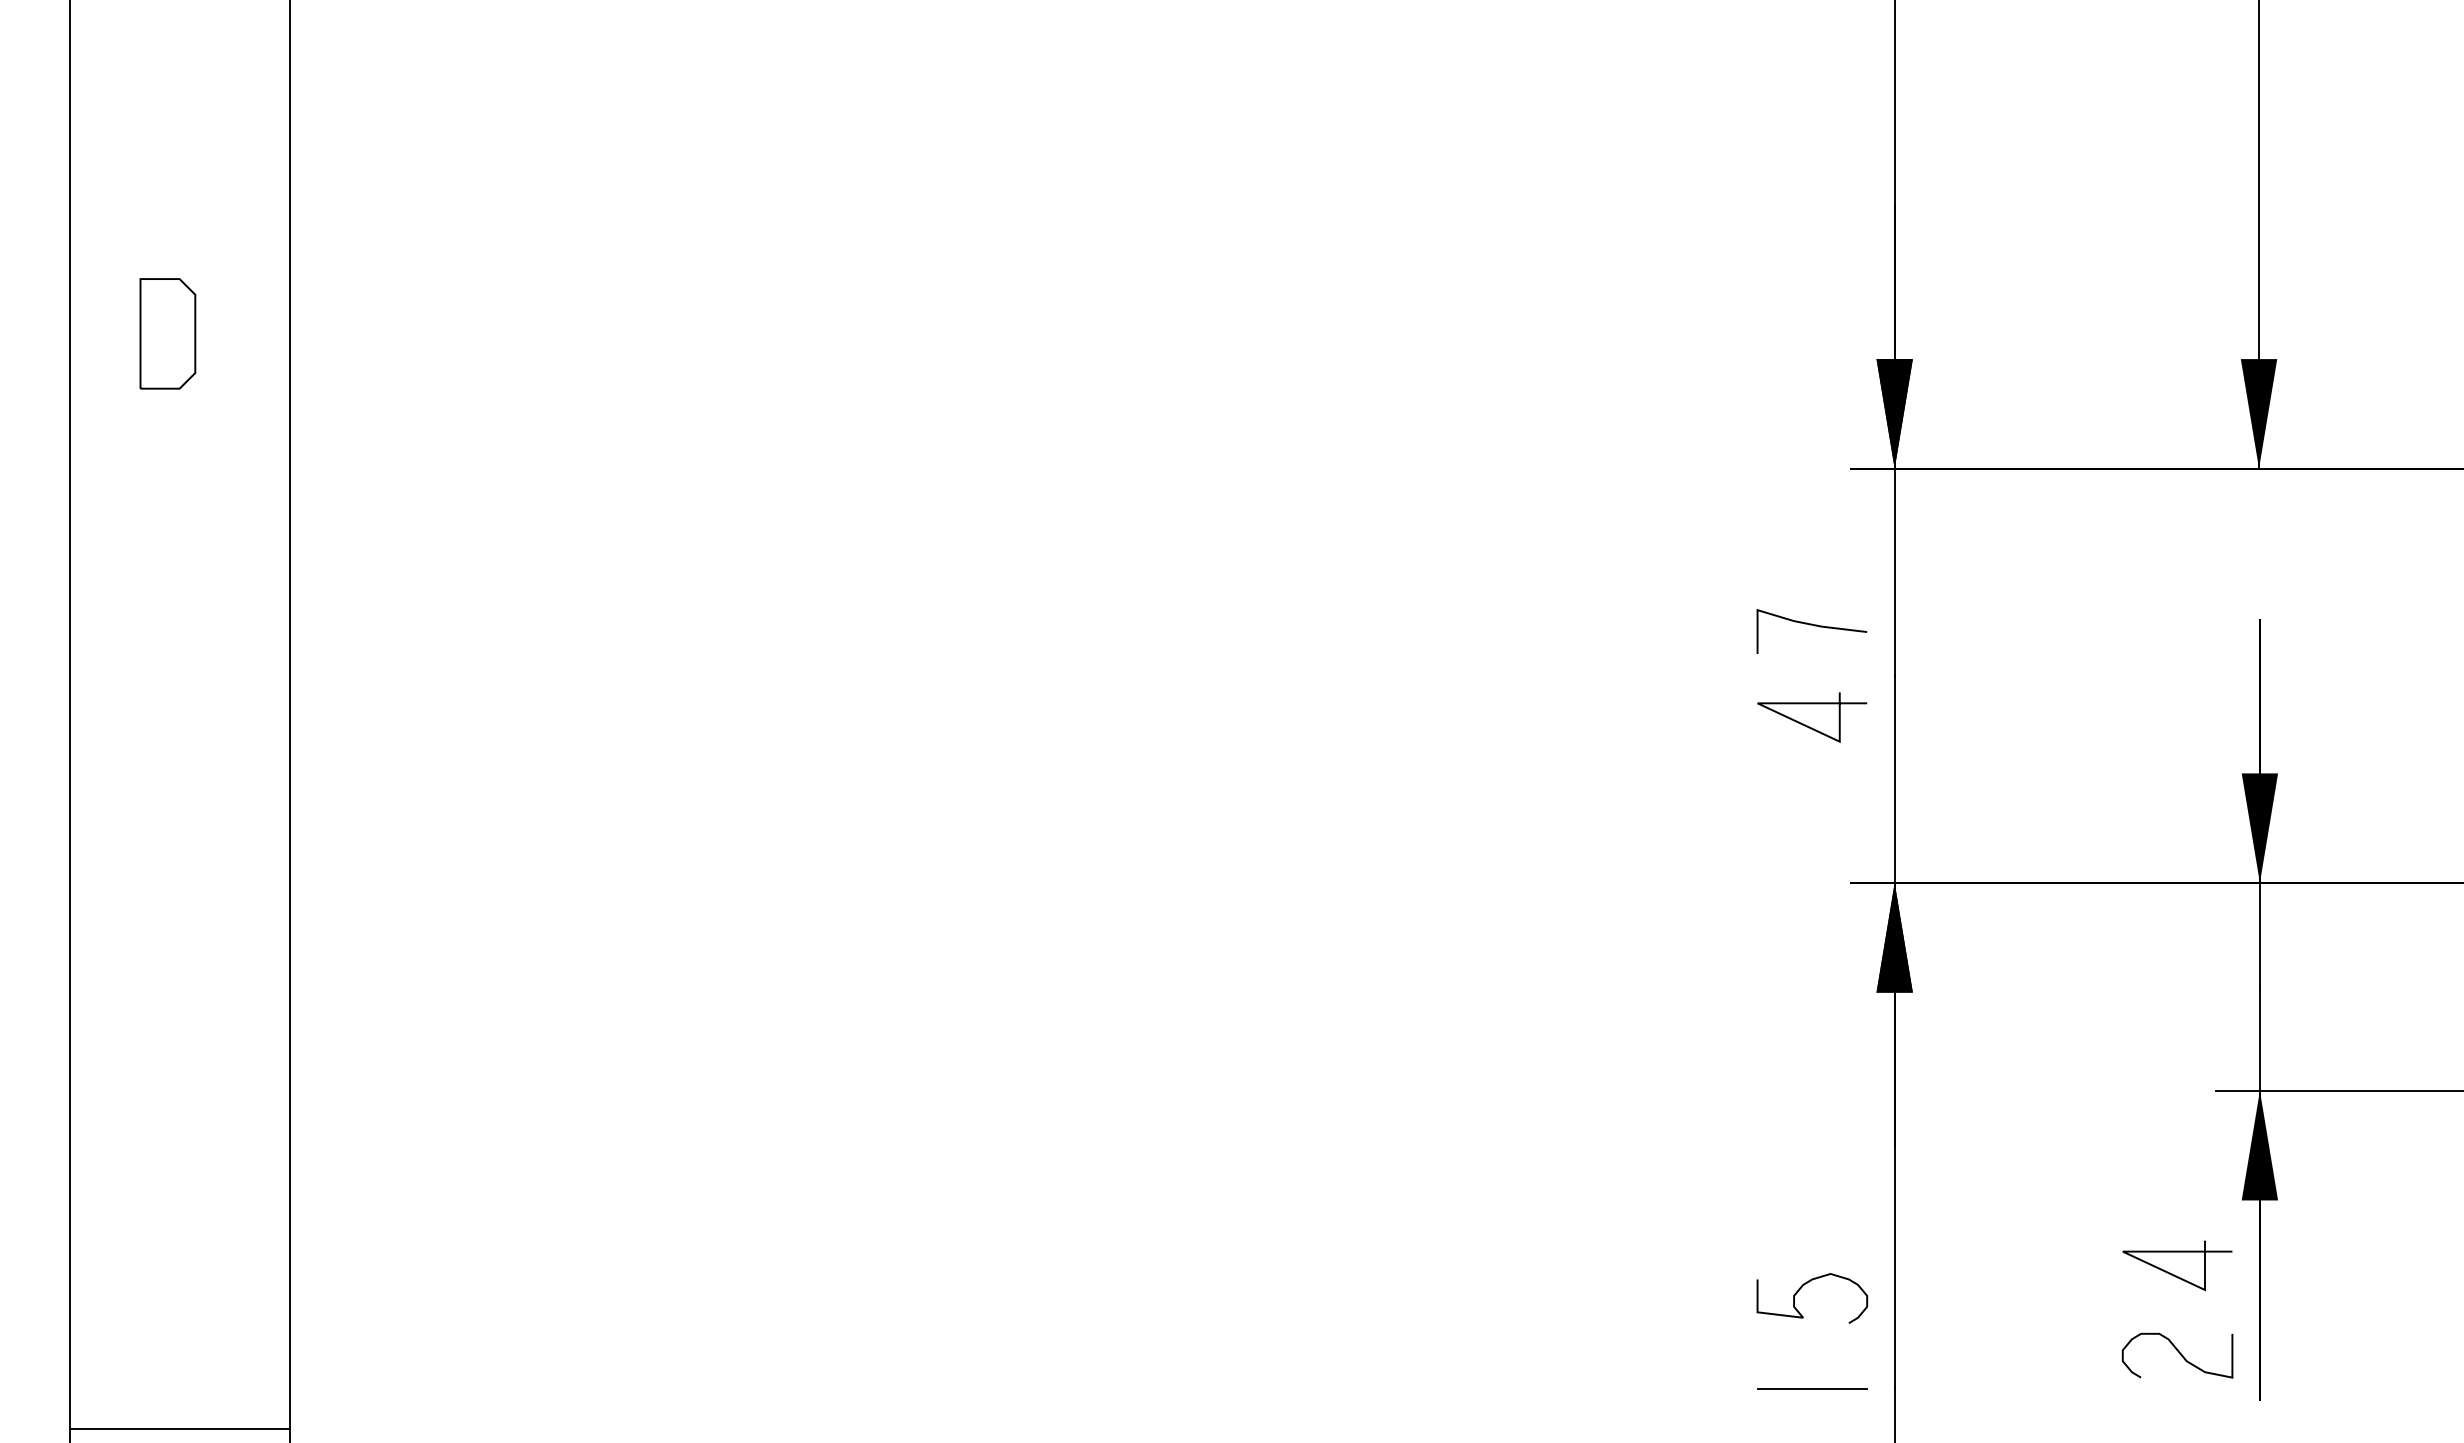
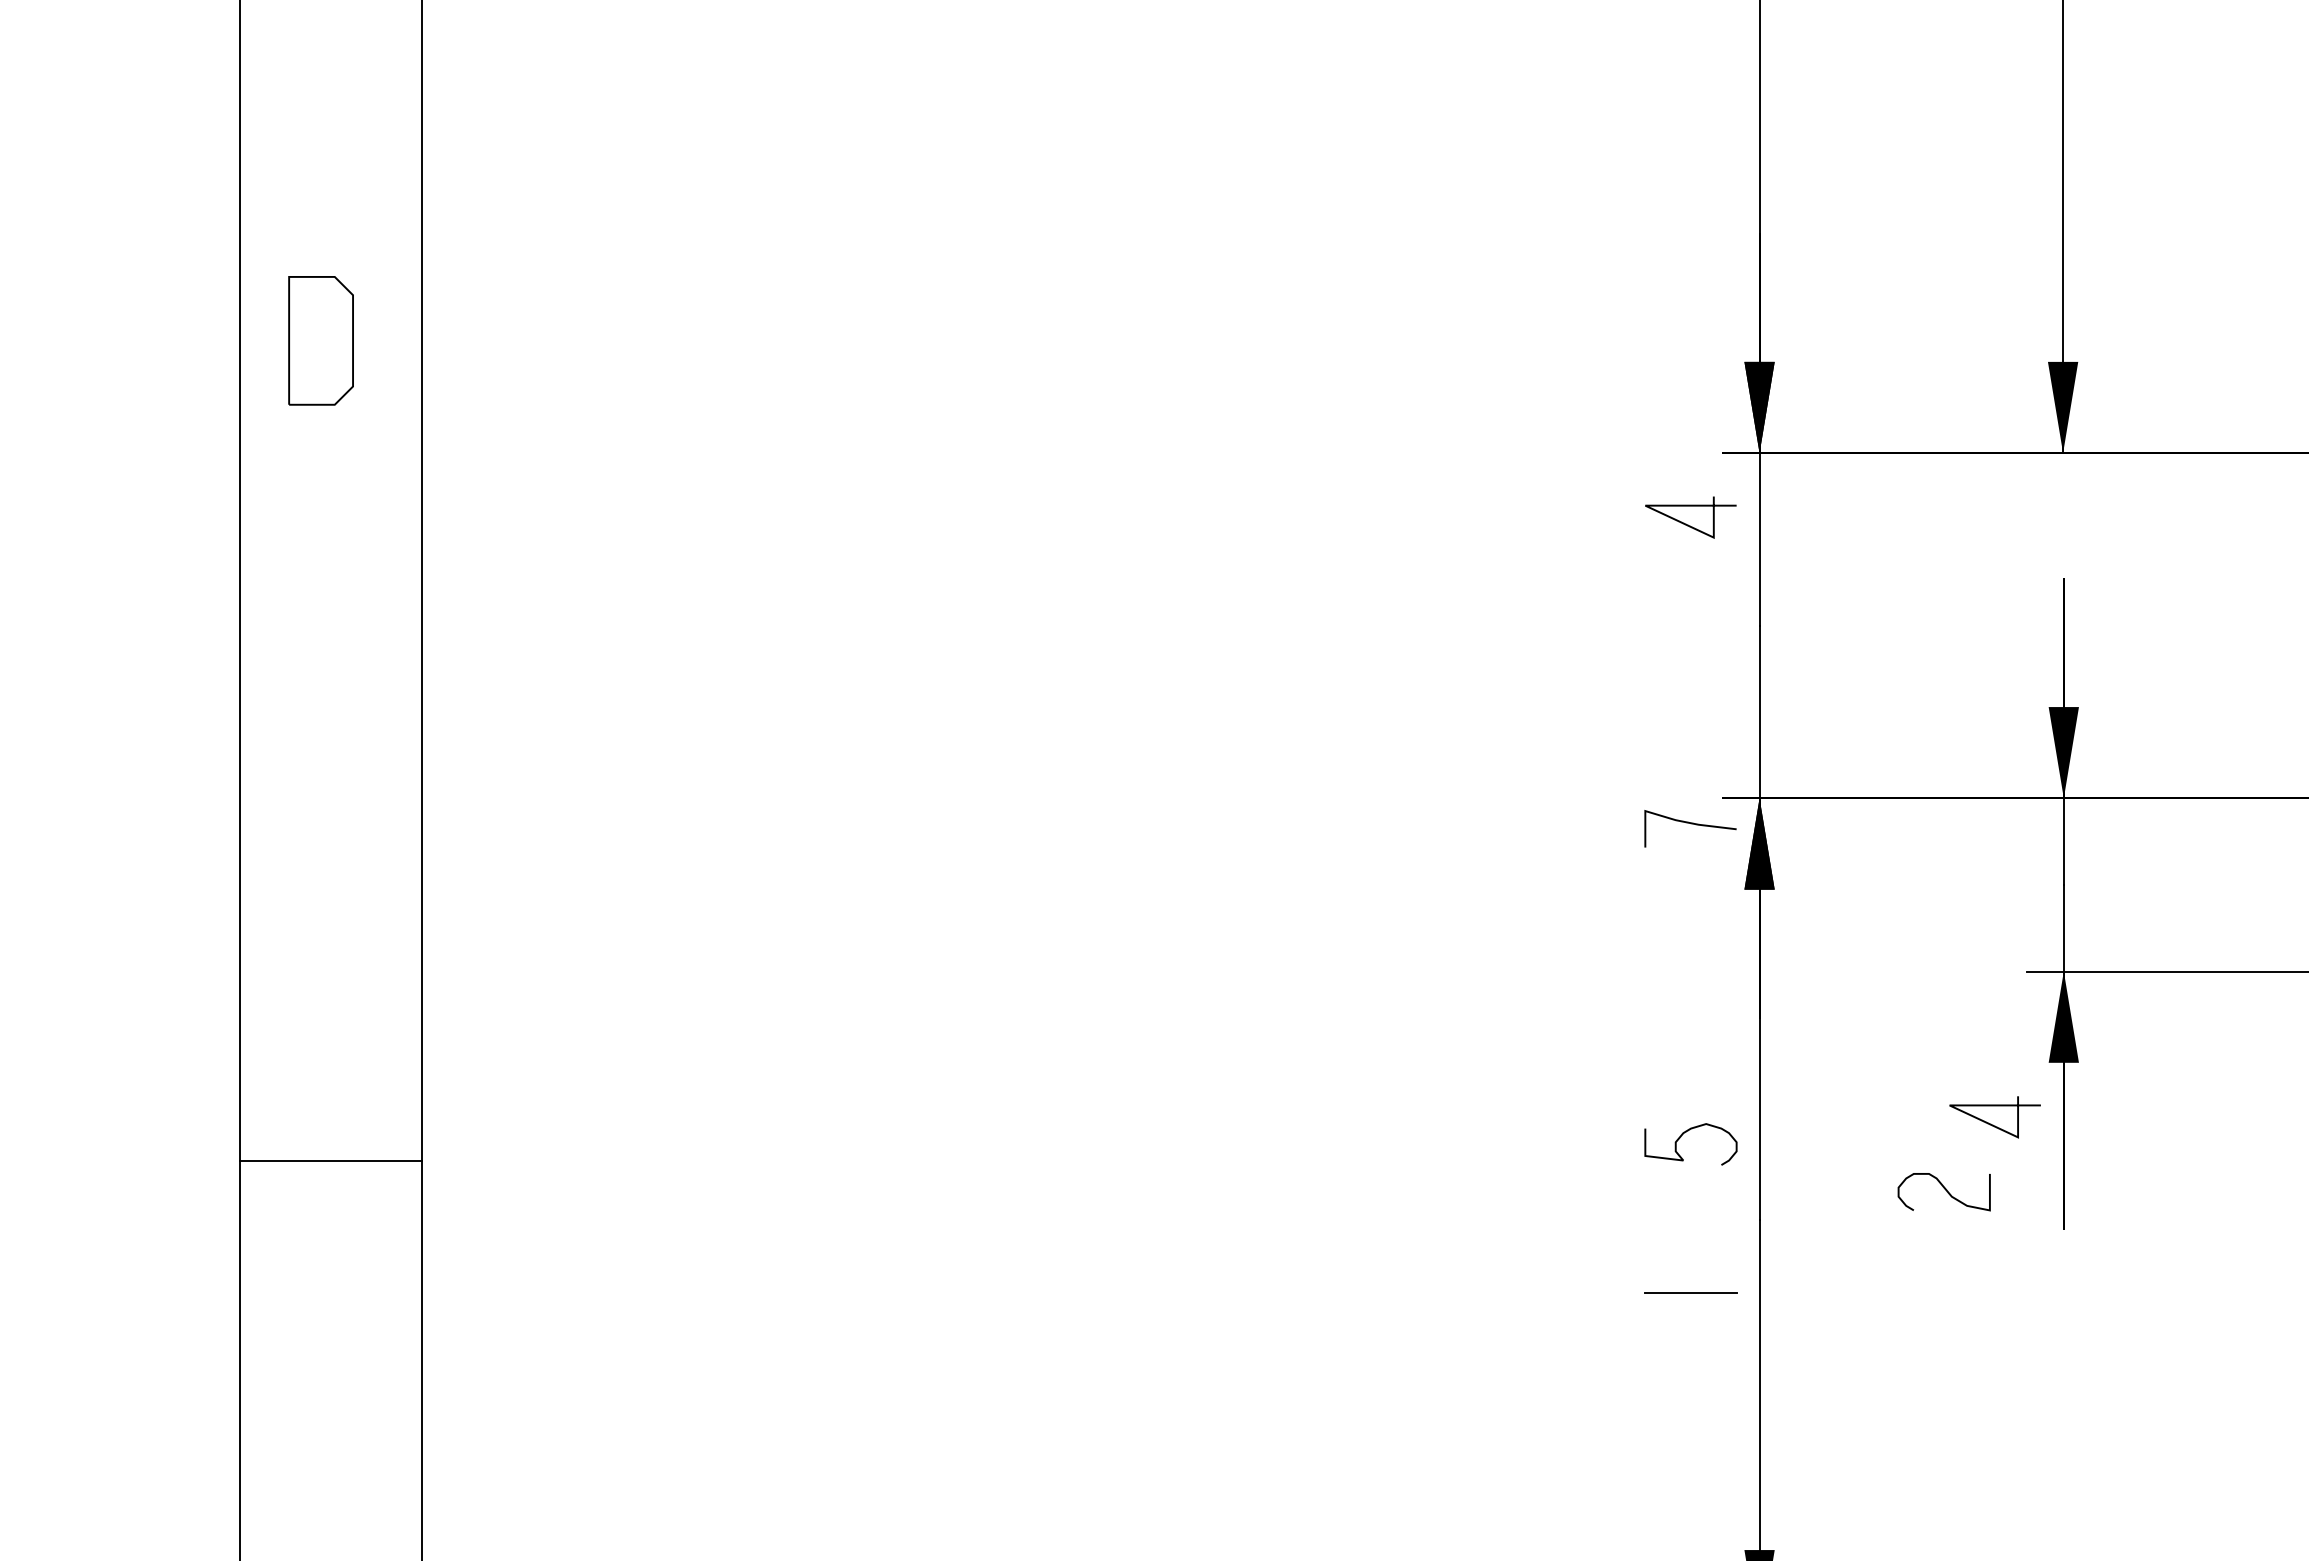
part: (167, 333) -> (320, 340), size x1.4
curve: (1812, 626) -> (1691, 824), moved
line: (1806, 724) -> (1686, 523), moved
curve: (2179, 1353) -> (1945, 1190), moved
line: (1811, 1388) -> (1690, 1219), removed
line: (179, 1429) -> (330, 1161), moved

